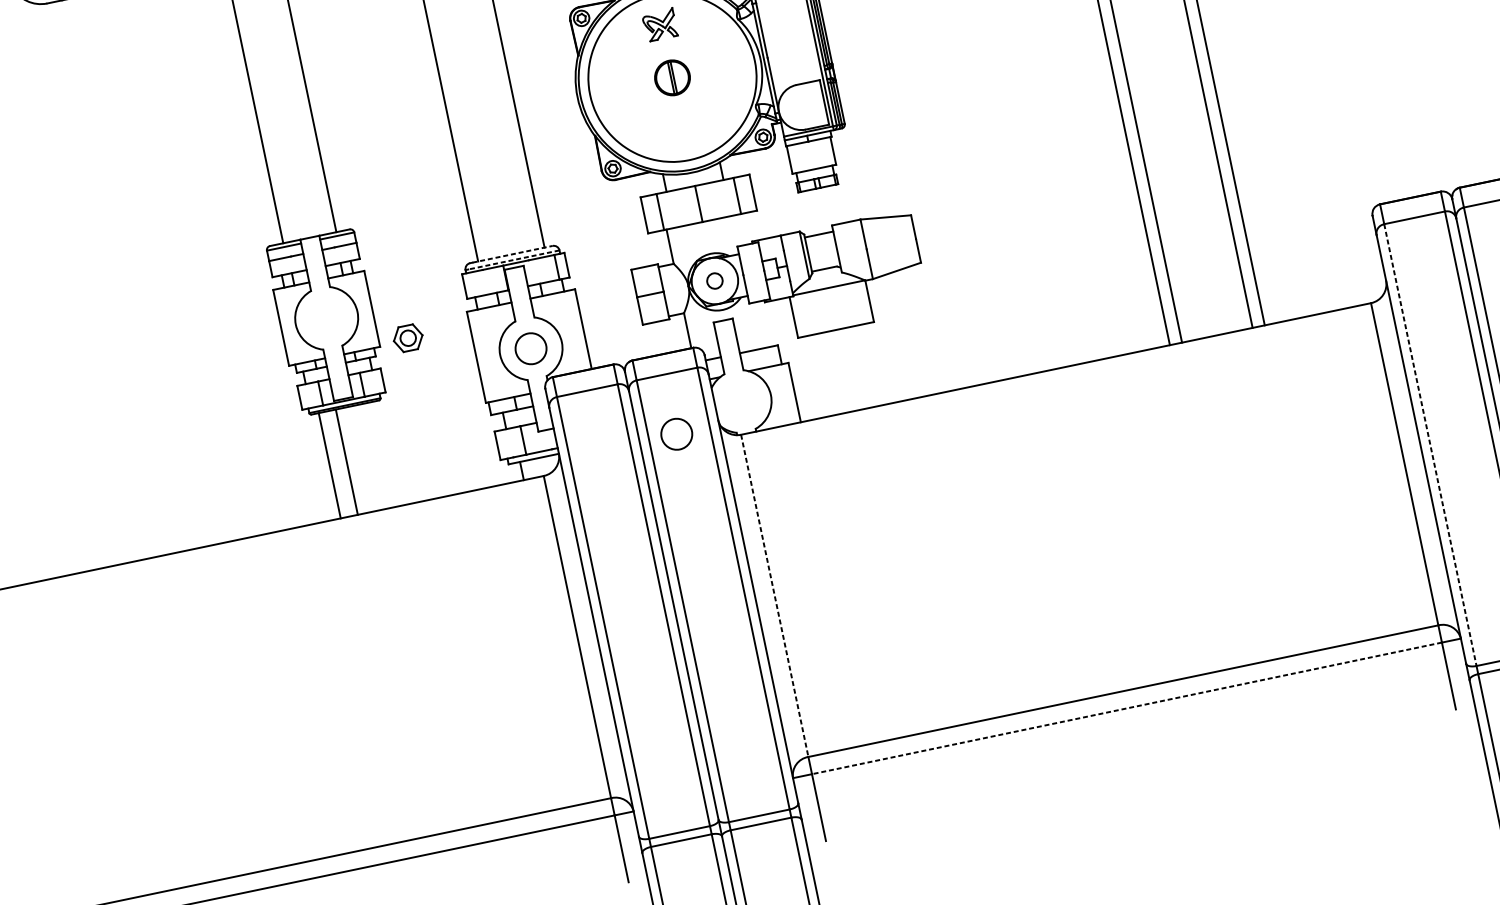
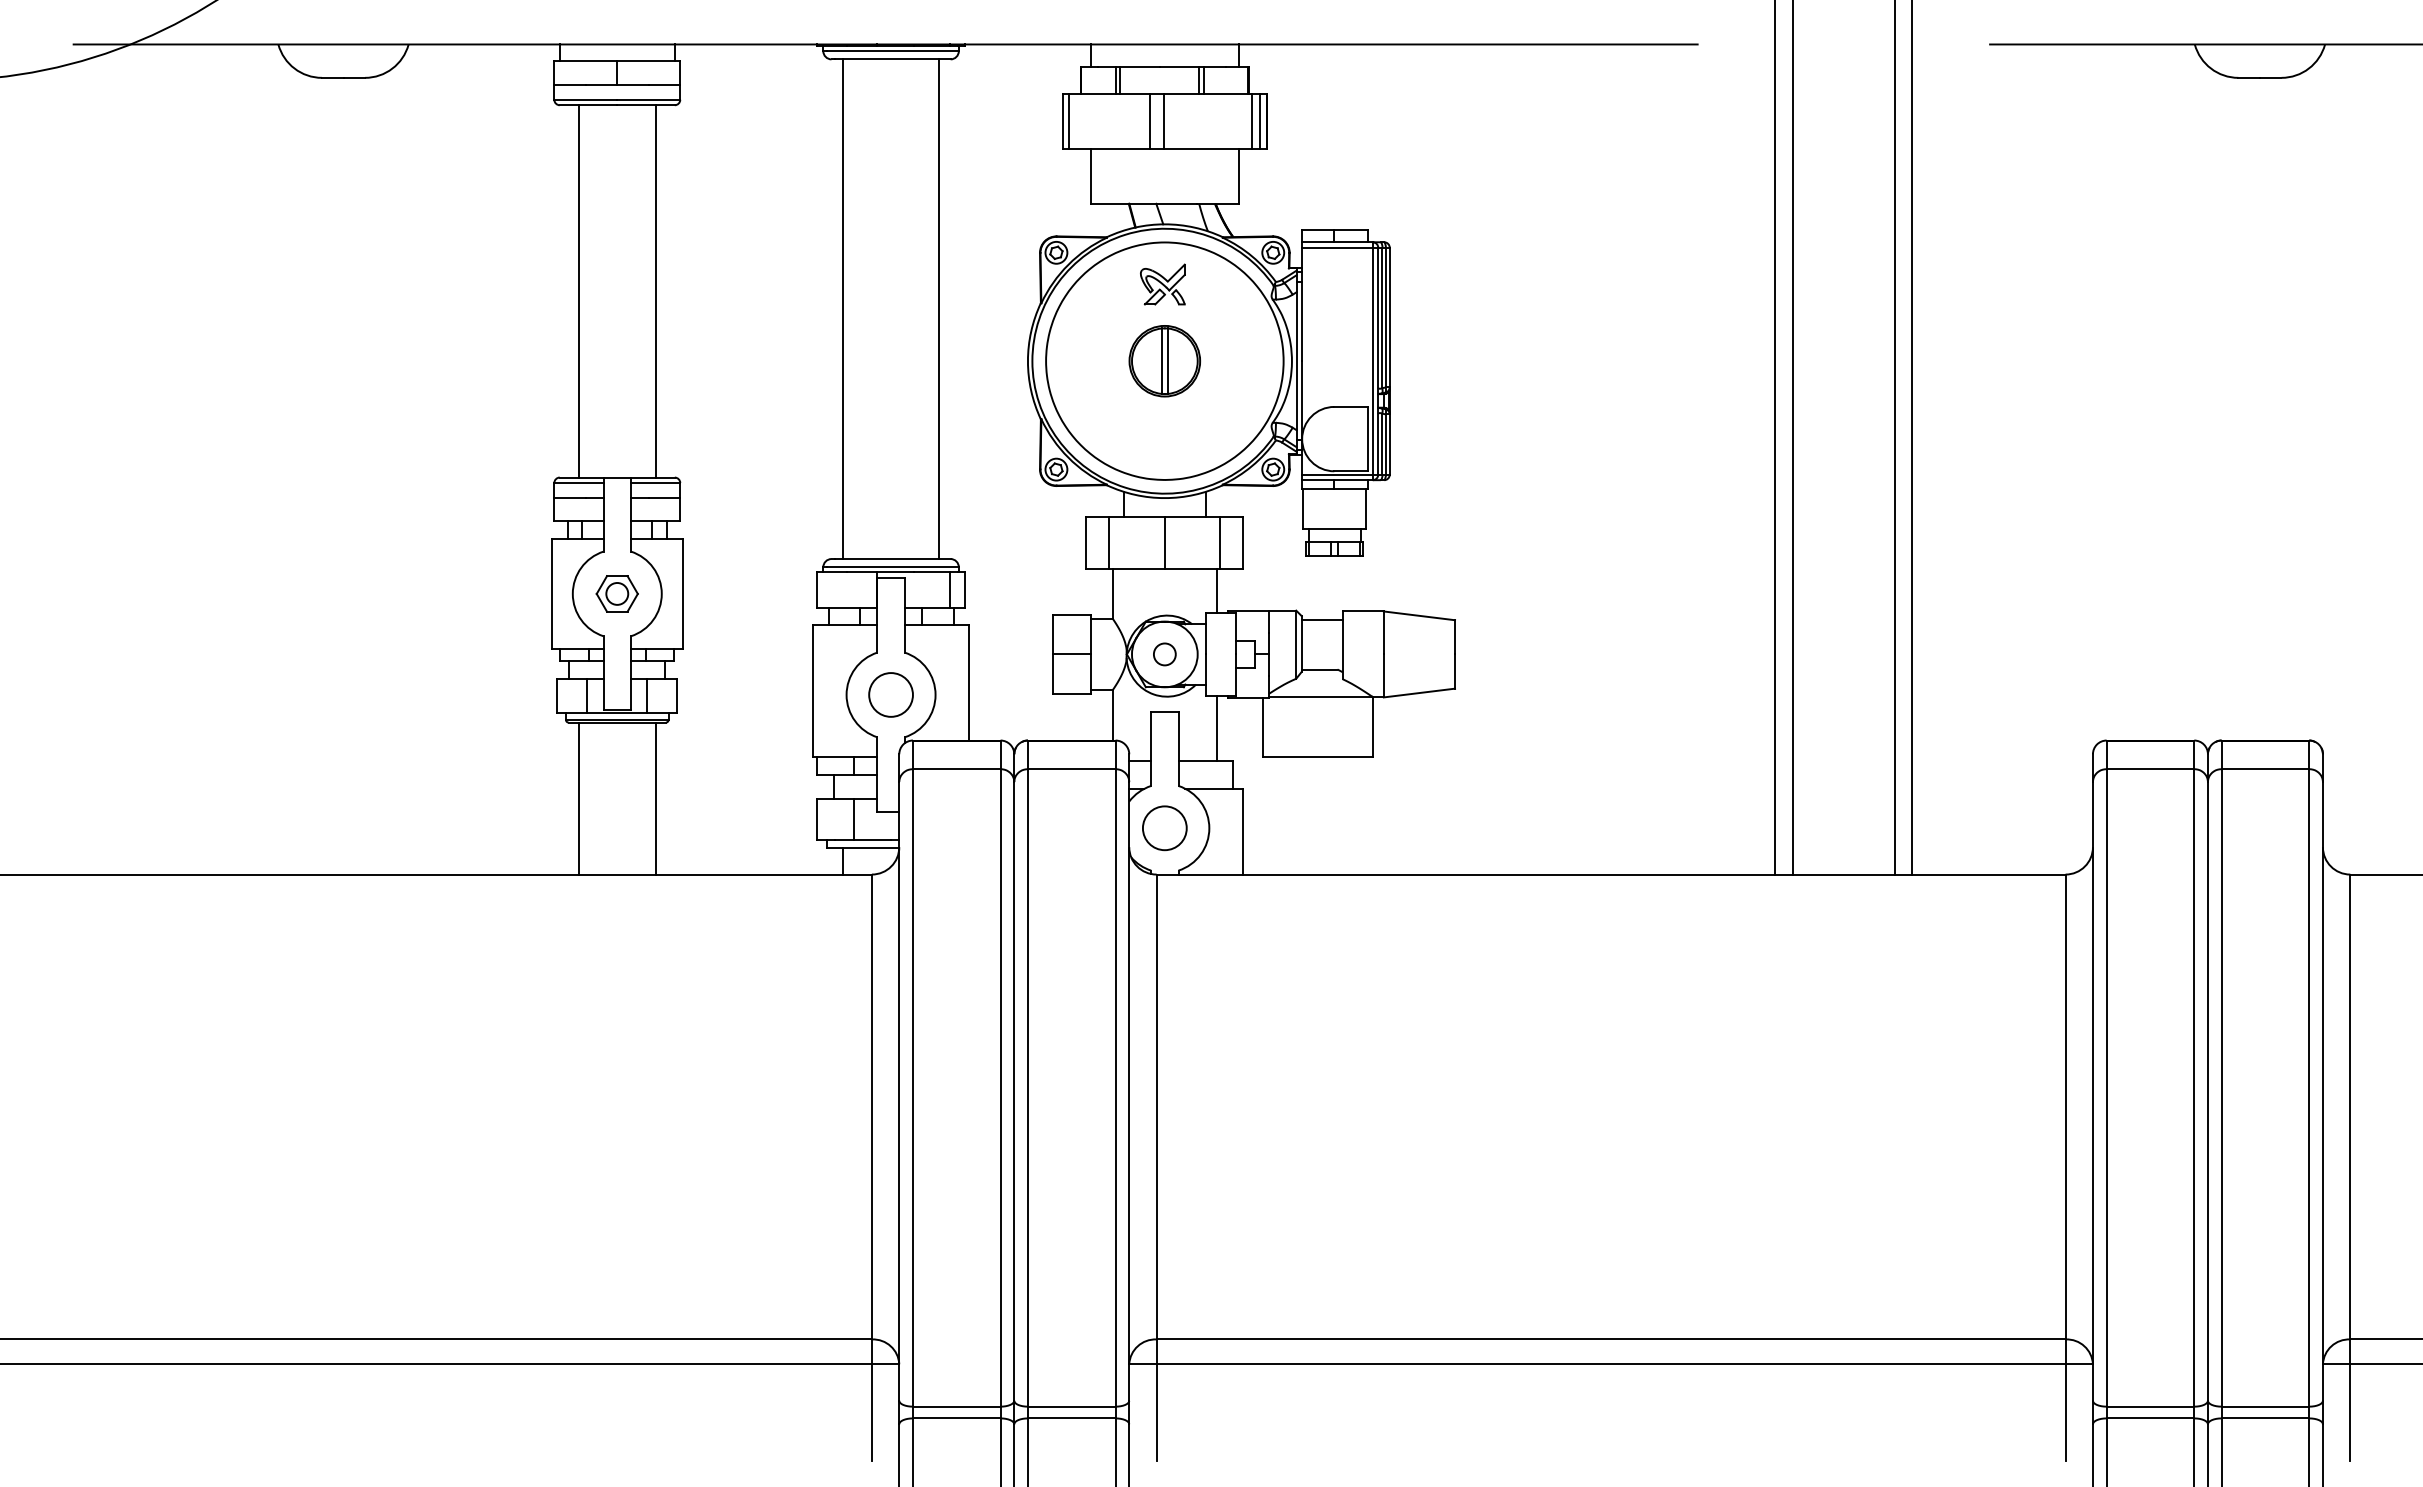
part: (672, 78) -> (1164, 361), size x1.43
line: (741, 229) -> (1216, 591), added
line: (512, 254) -> (892, 559), dashed -> solid
line: (513, 260) -> (892, 567), dashed -> solid
line: (761, 324) -> (1216, 728), added
part: (407, 338) -> (616, 593), moved
circle: (676, 434) -> (1164, 828), moved
line: (1430, 444) -> (2106, 1087), dashed -> solid
line: (346, 462) -> (655, 798), moved
line: (774, 596) -> (1156, 1107), dashed -> solid
line: (1126, 708) -> (1610, 1364), dashed -> solid

